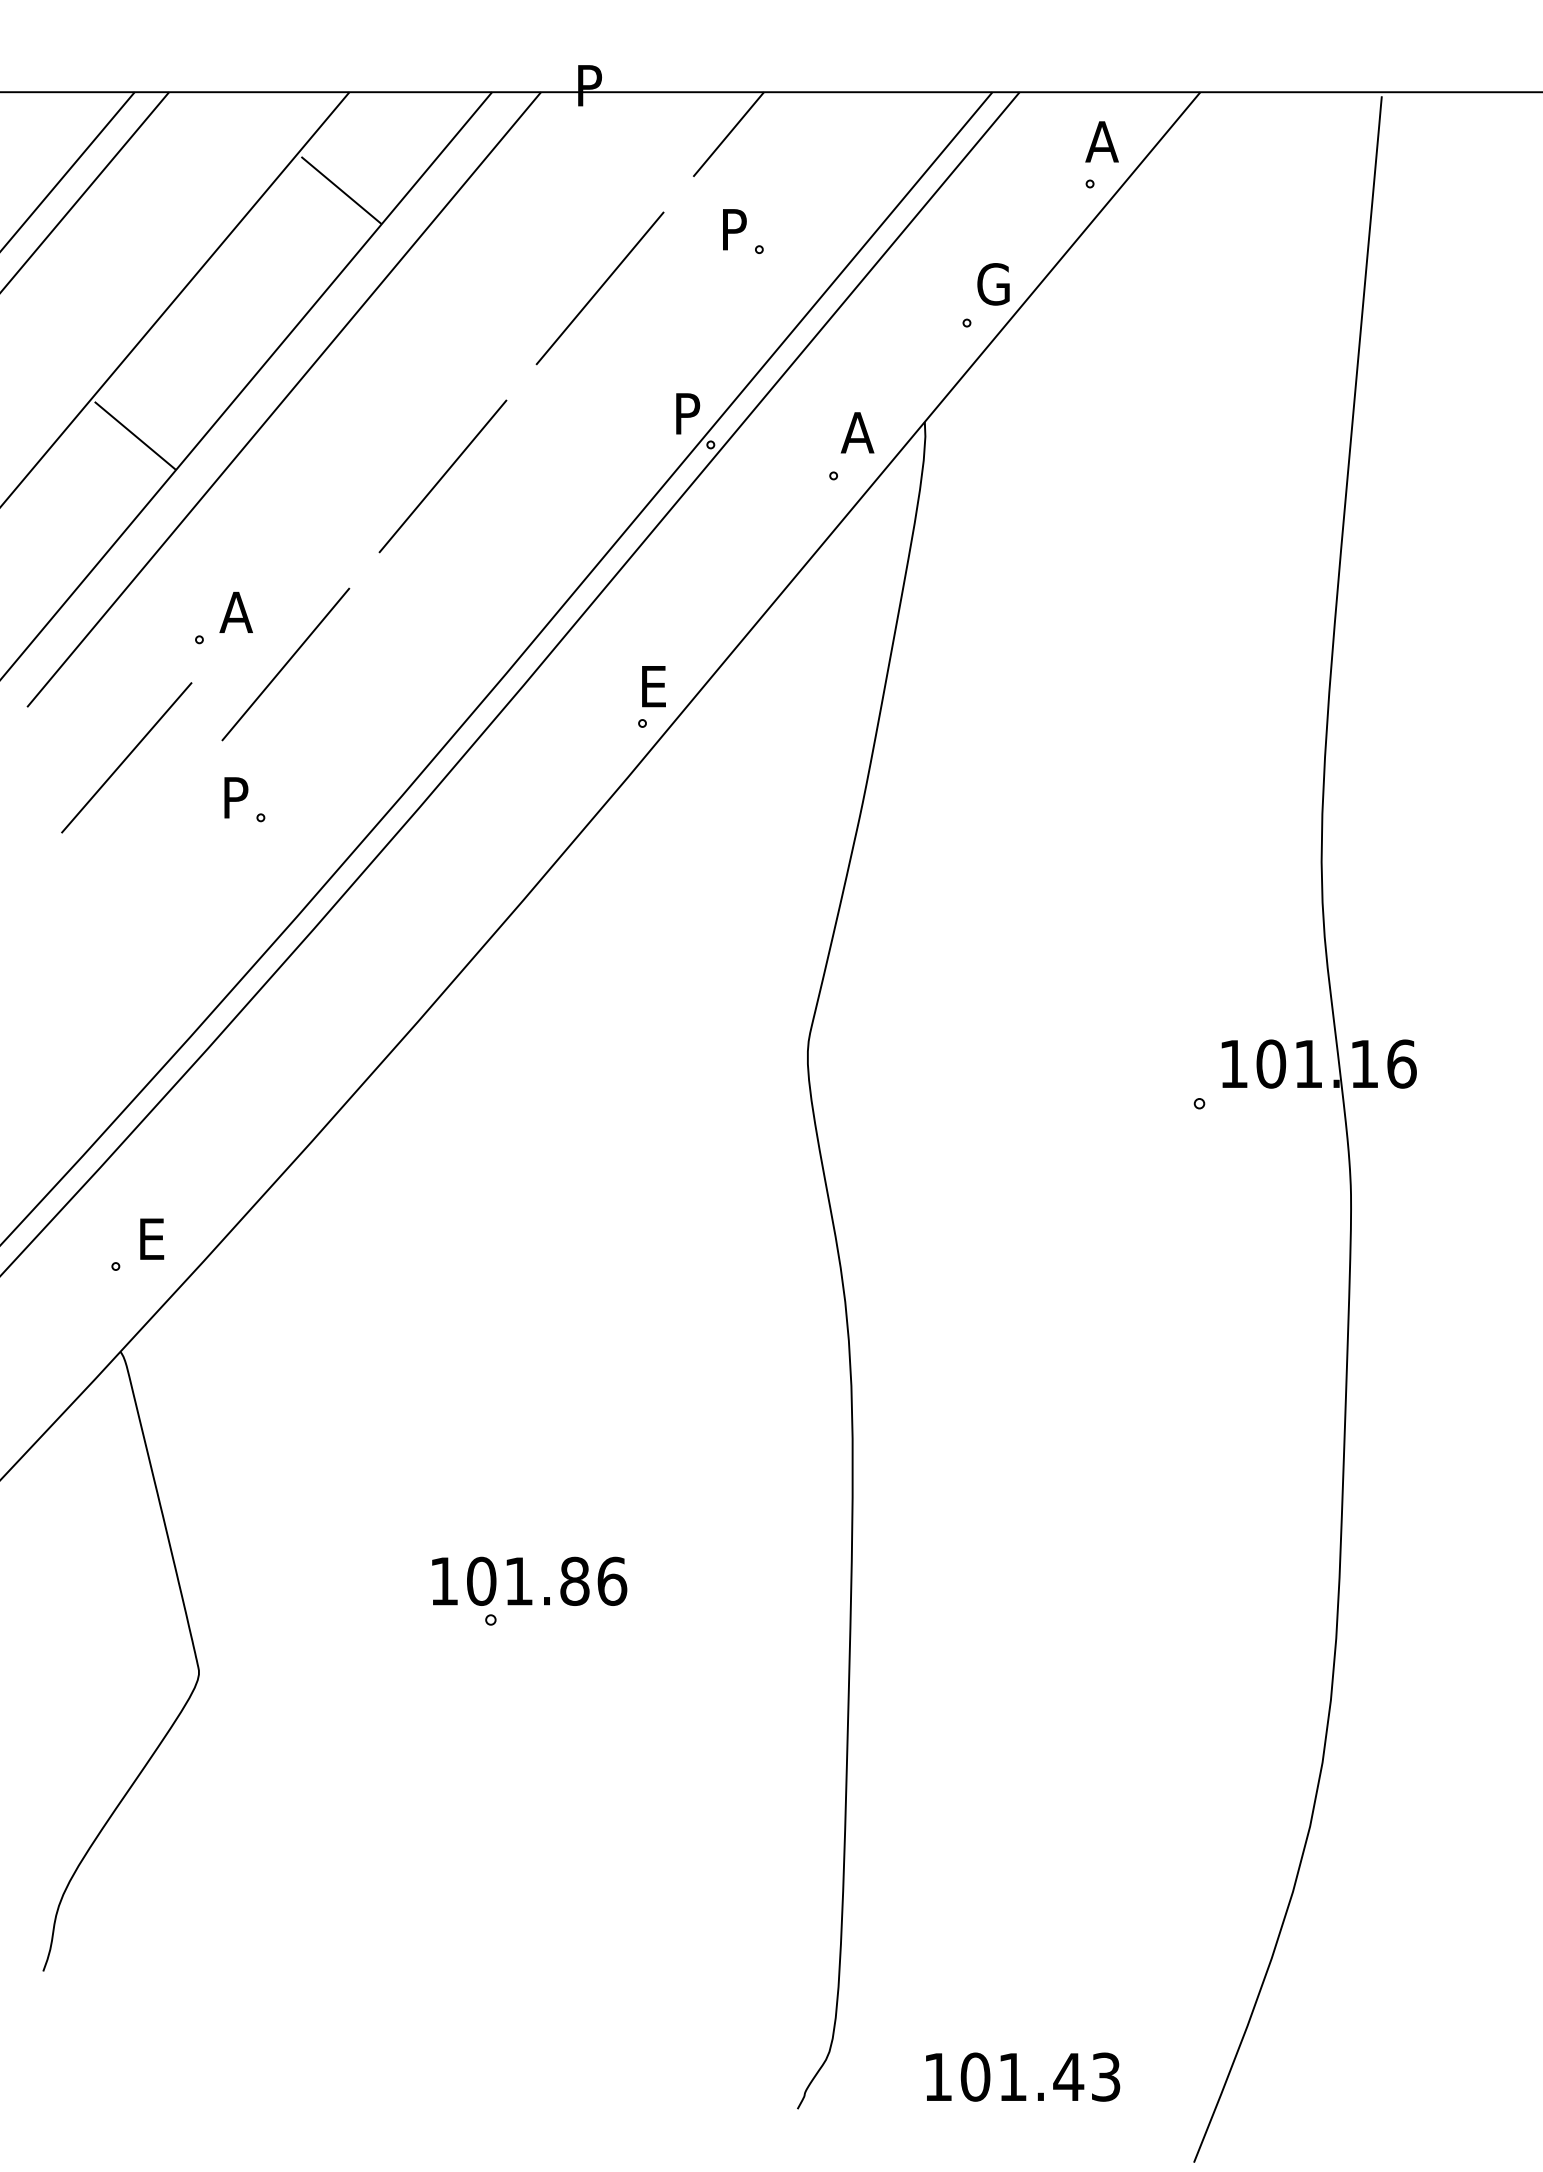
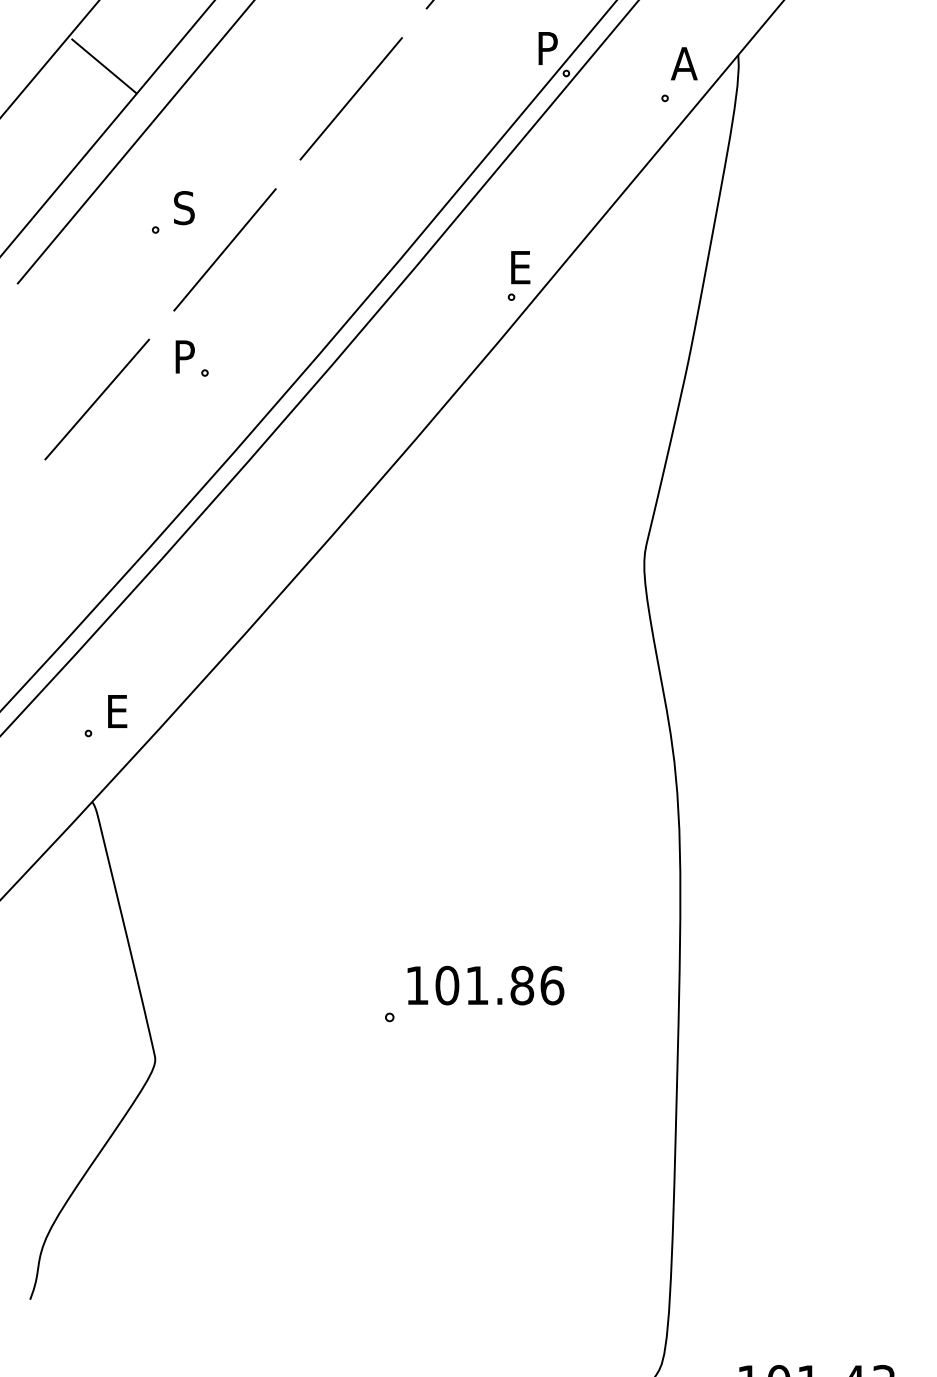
text: (235, 612) -> (184, 208), A -> S
line: (126, 757) -> (97, 399), moved
text: (529, 1580) -> (485, 984), moved

